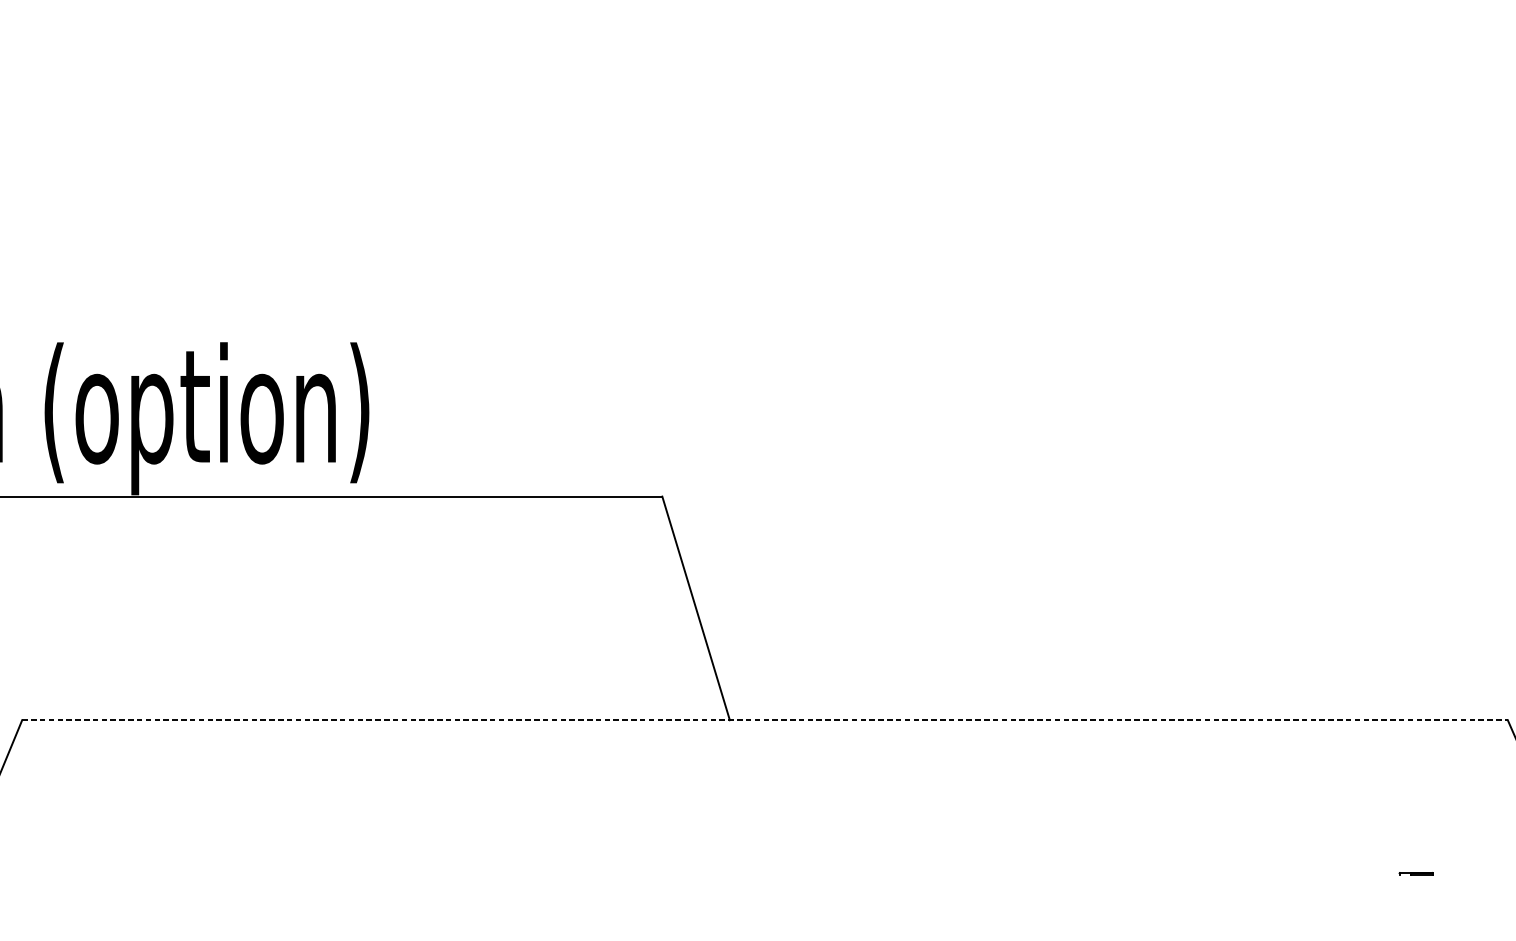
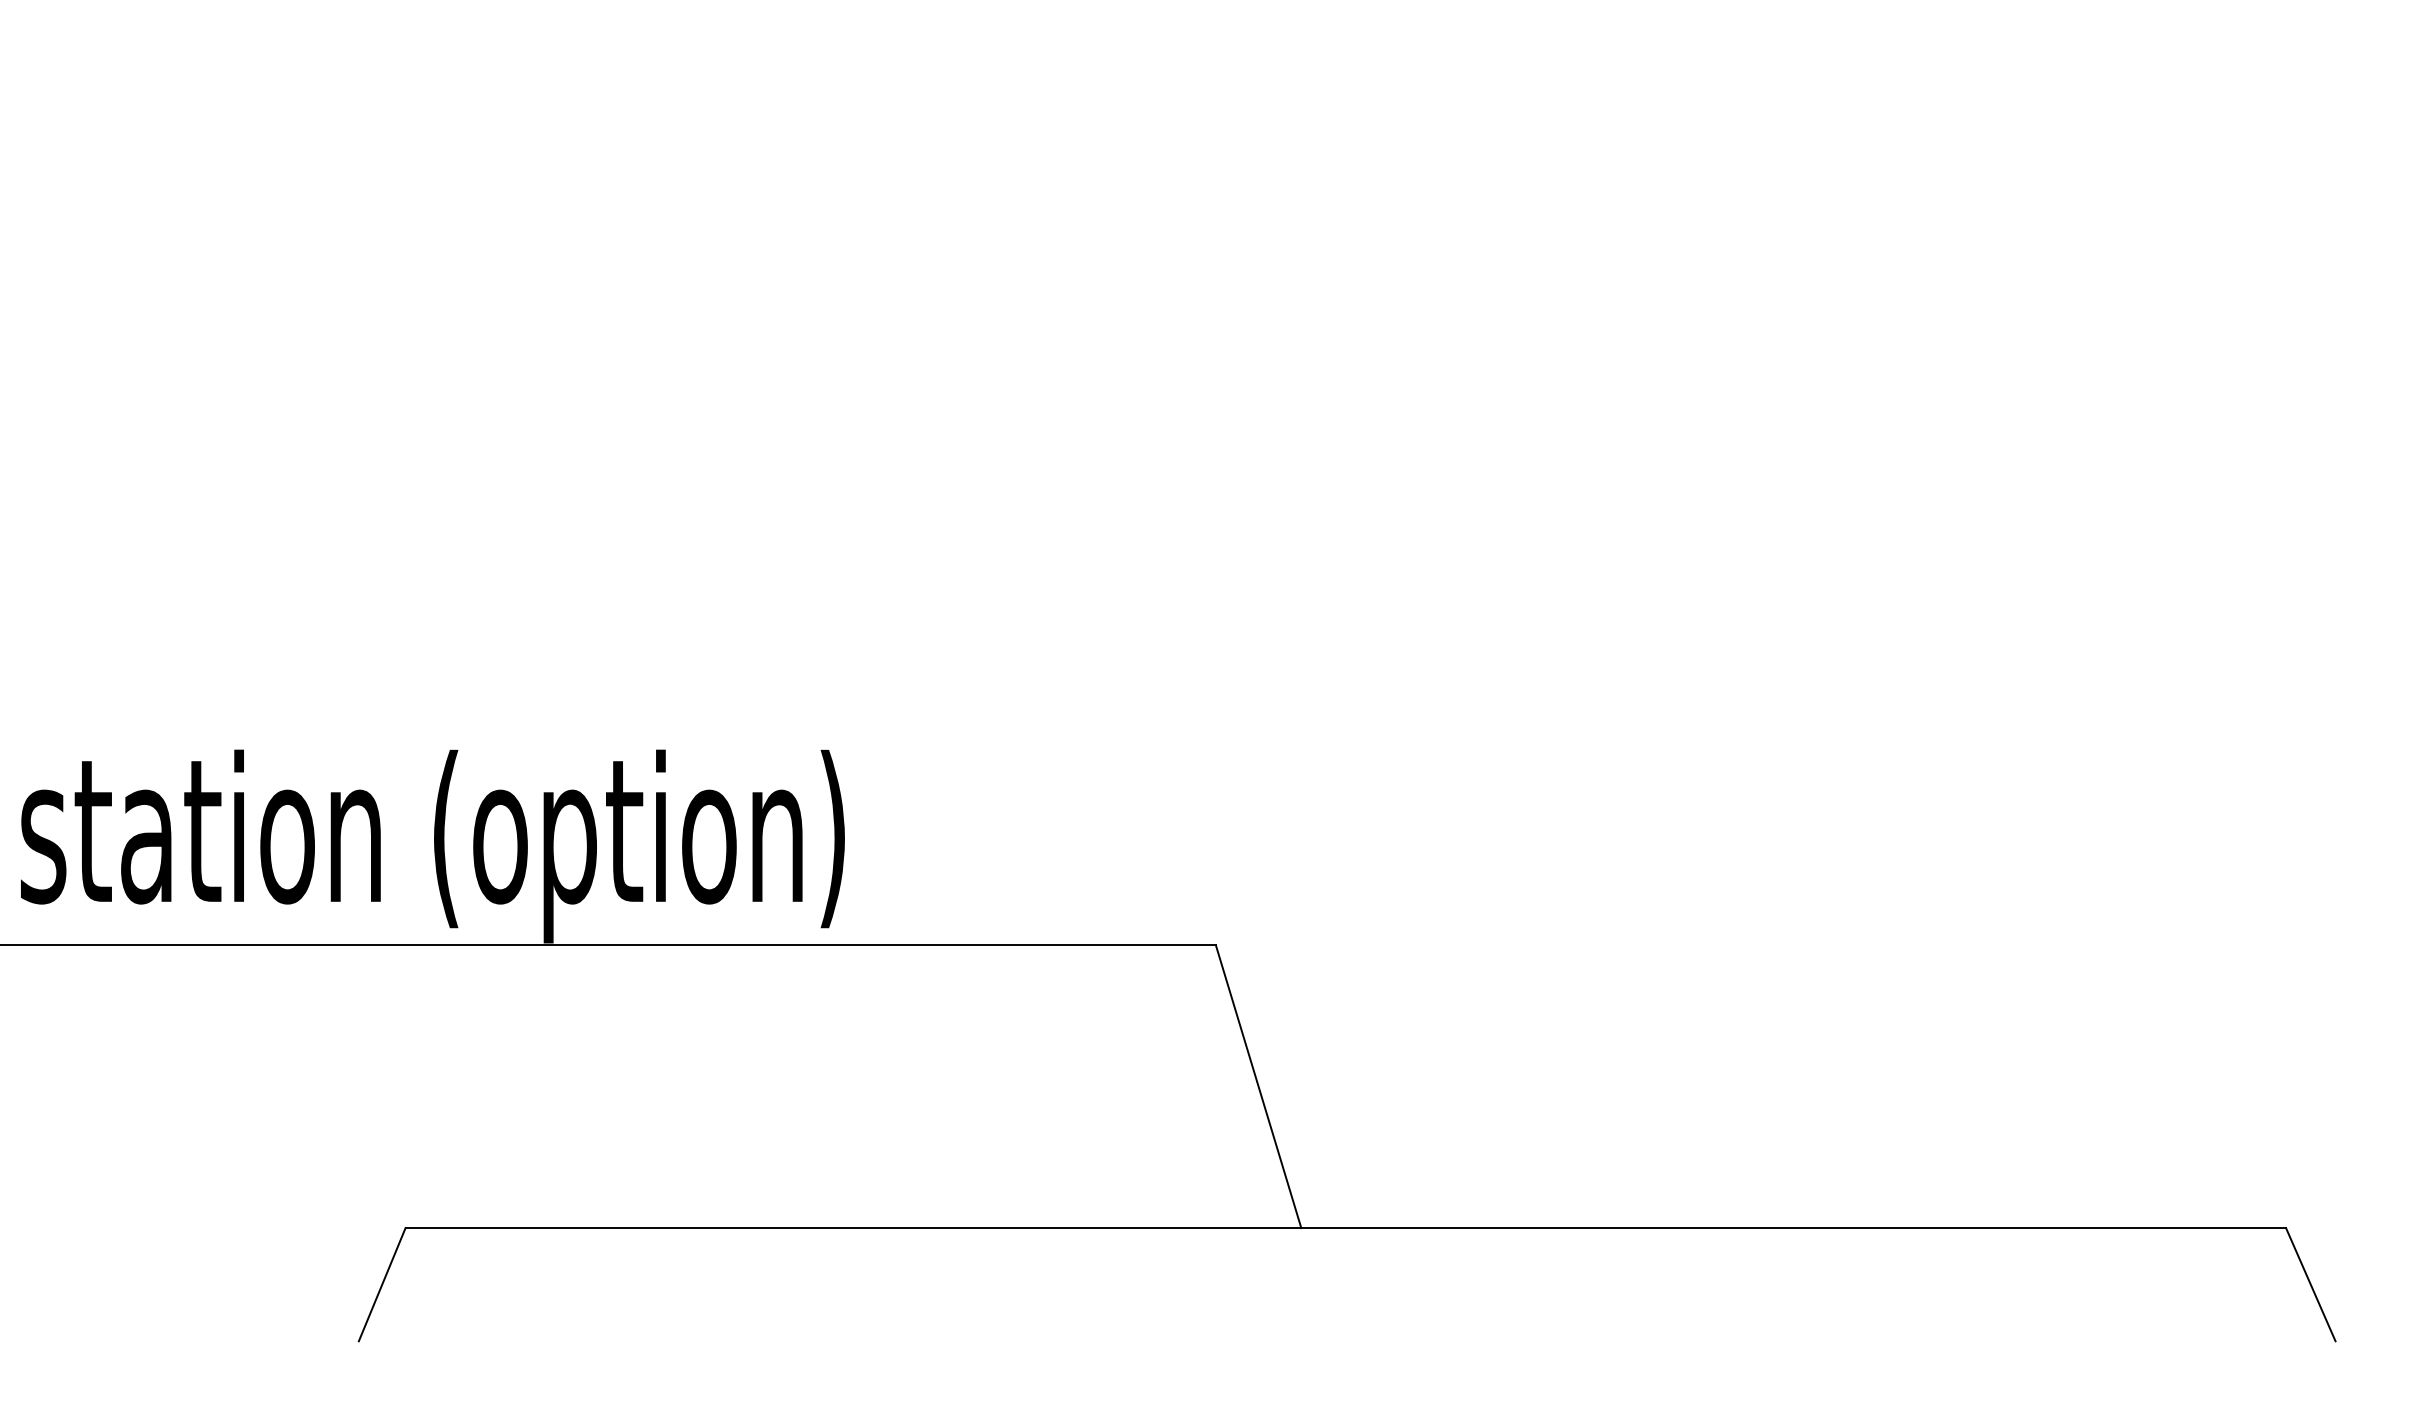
line: (765, 720) -> (1346, 1228), dashed -> solid

